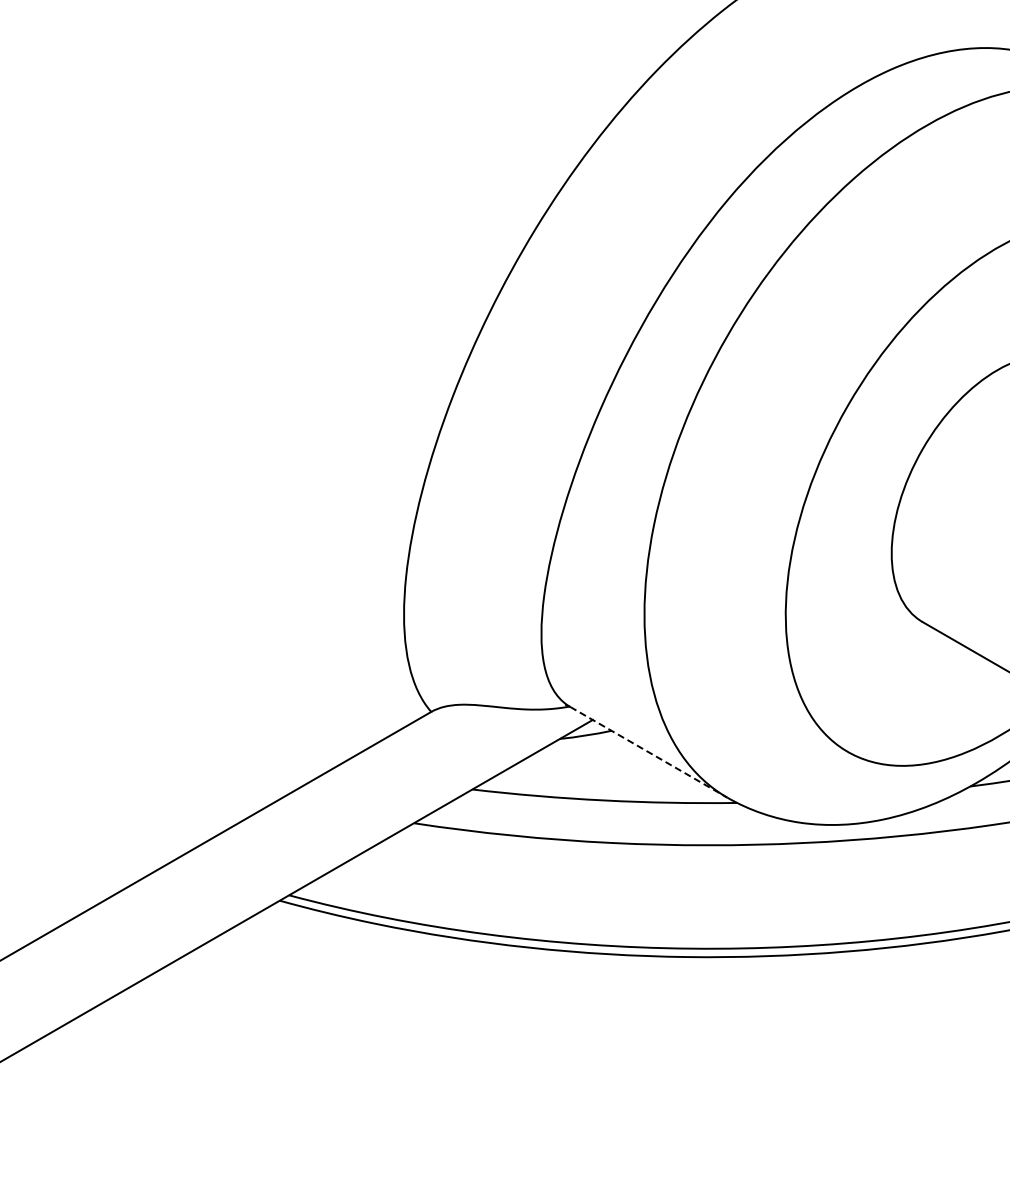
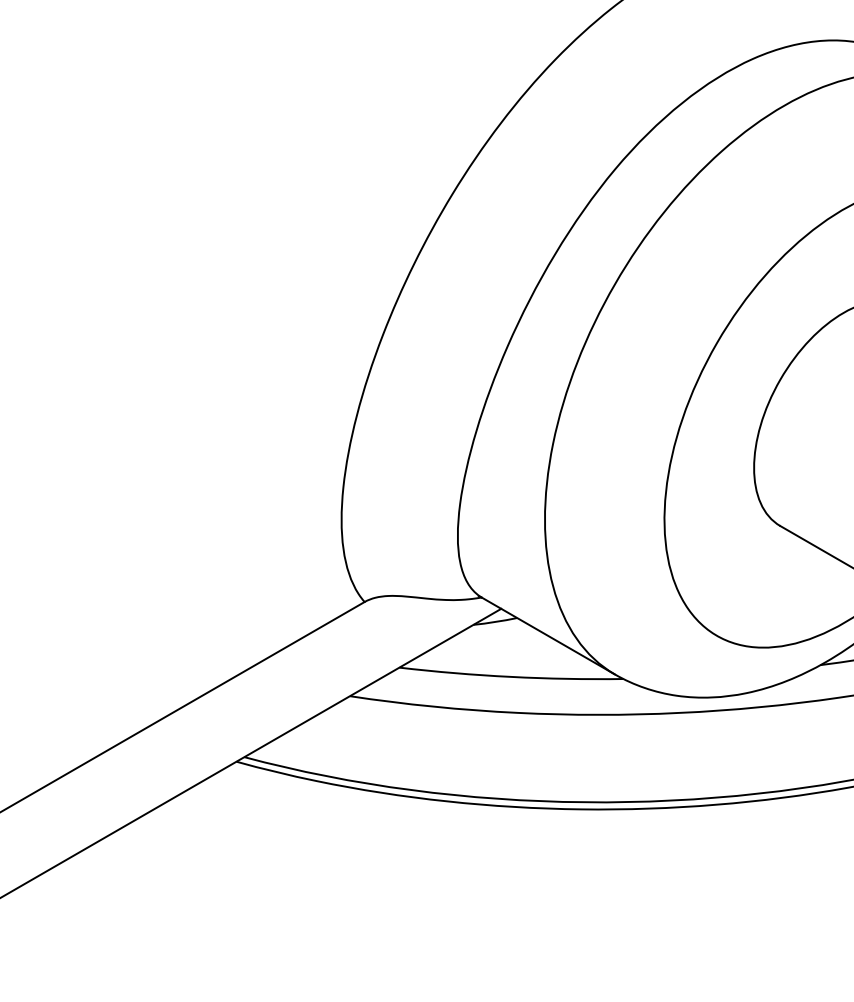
line: (648, 752) -> (548, 636), dashed -> solid

